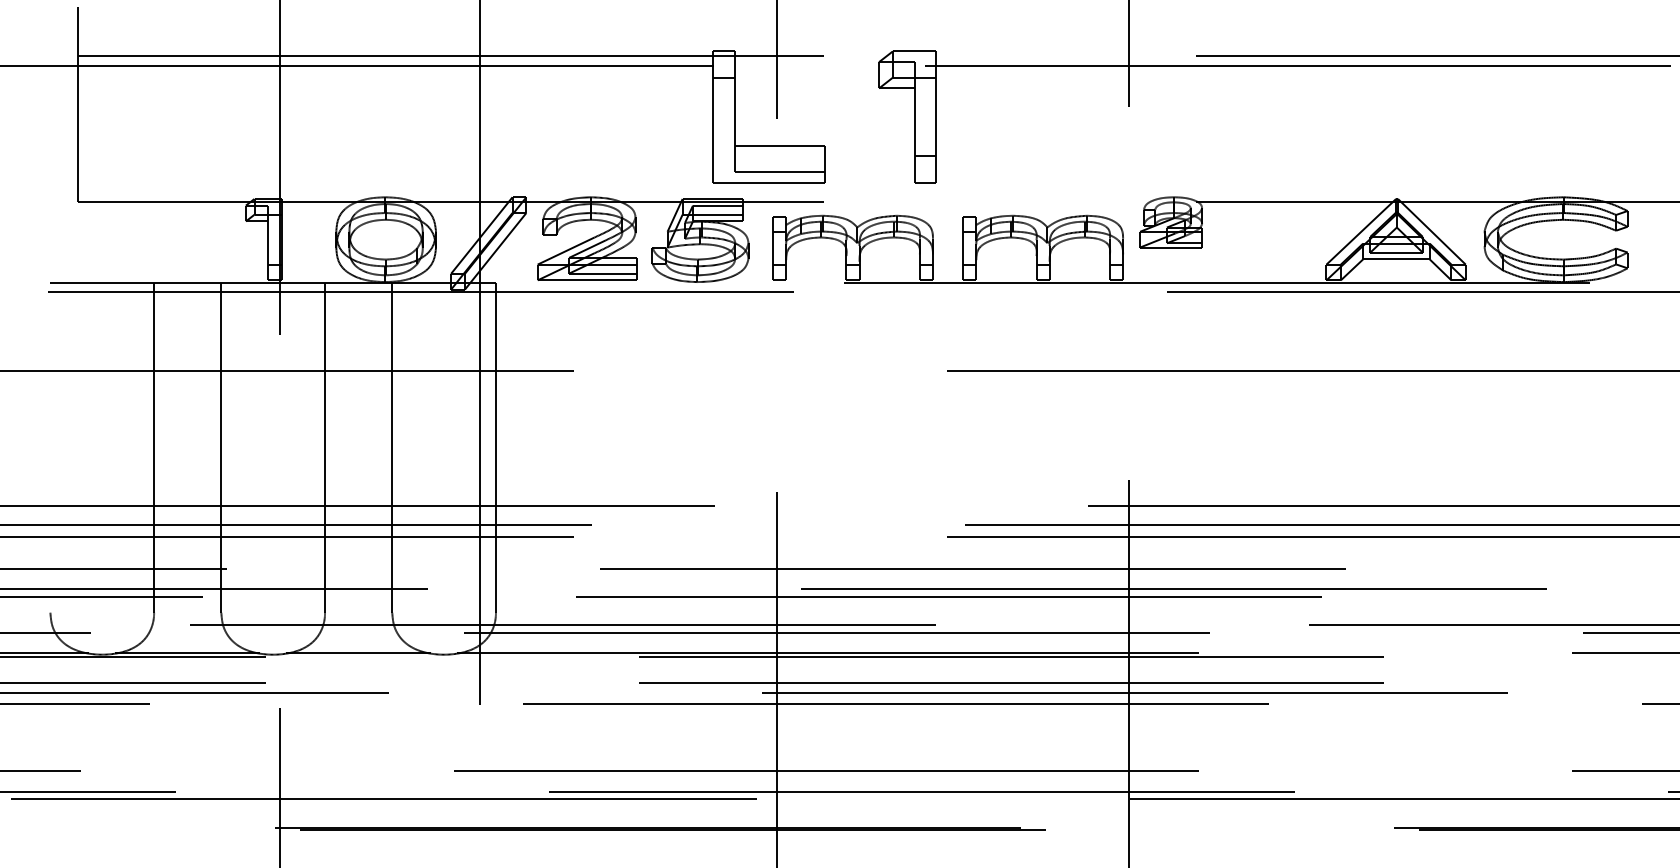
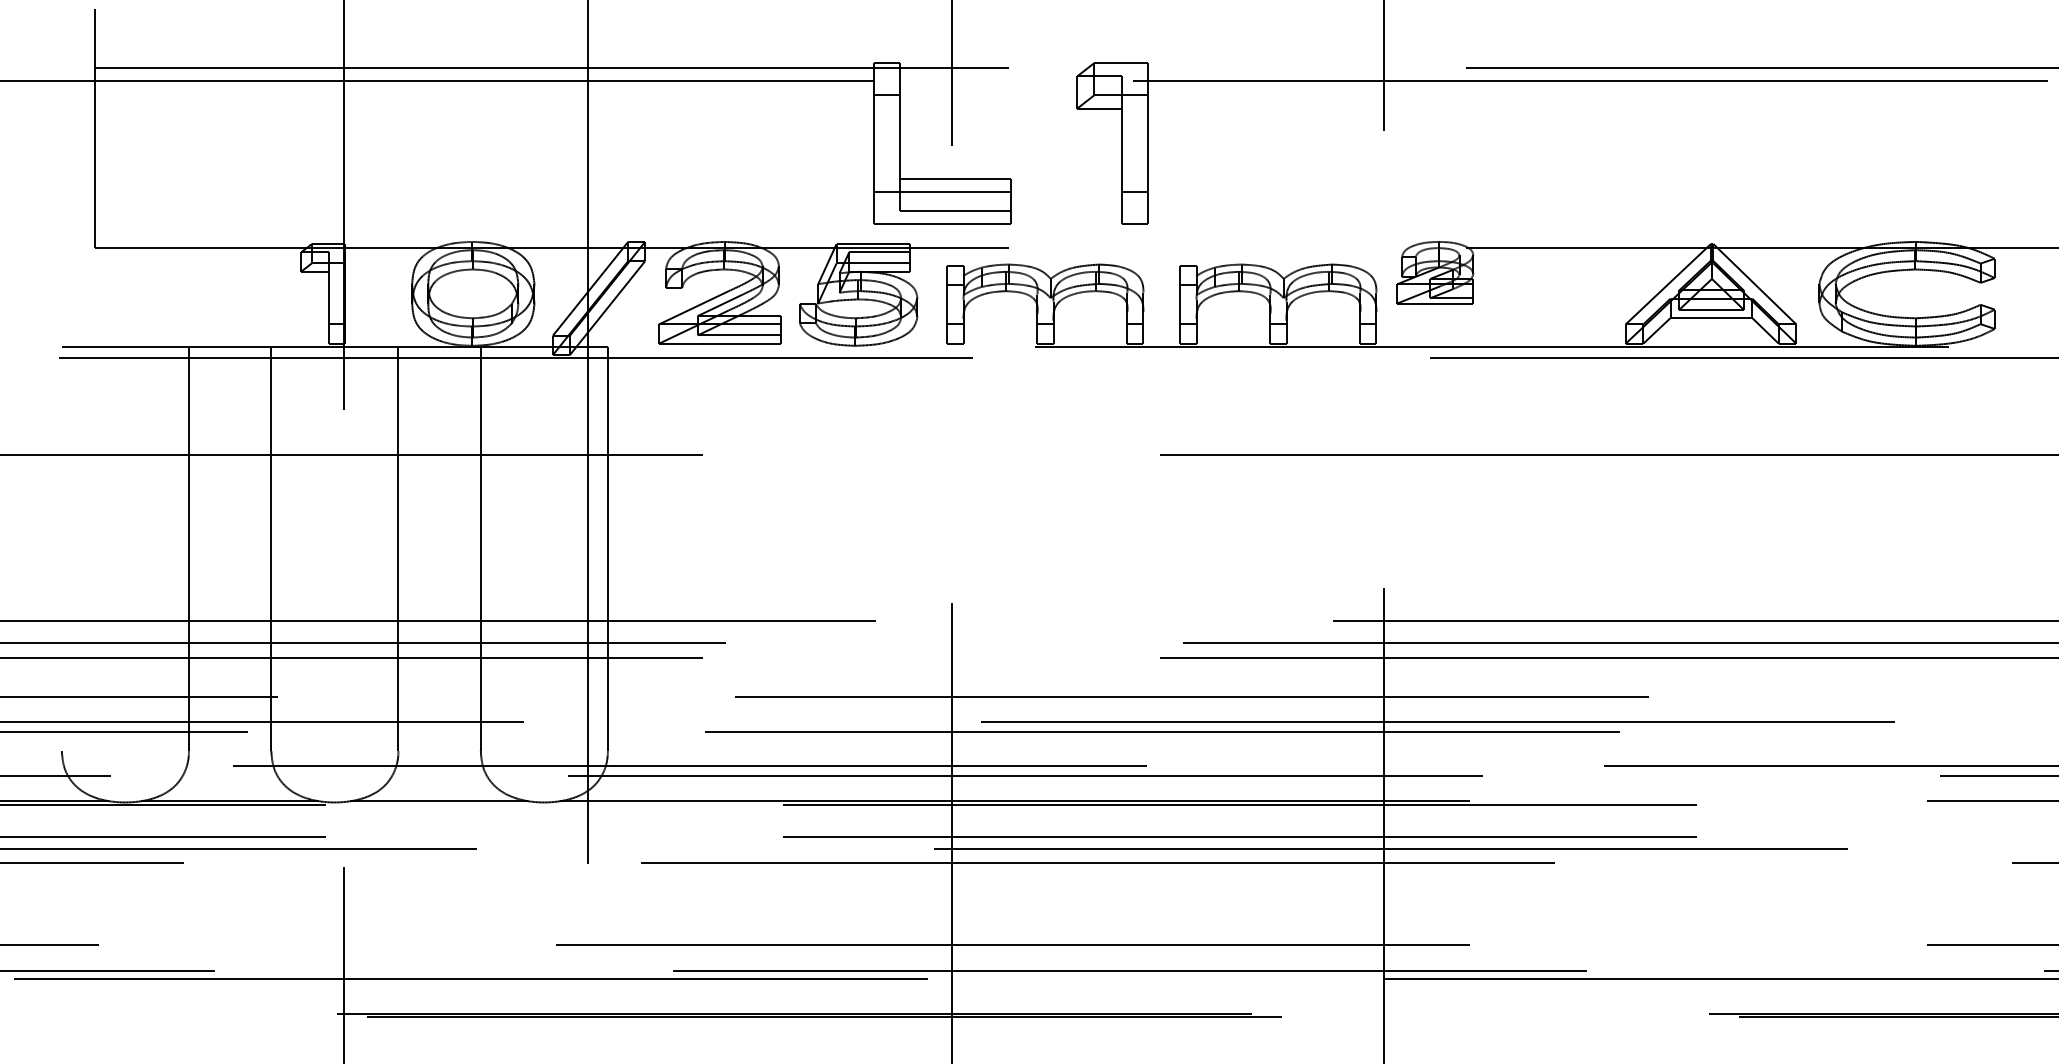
line: (768, 156) -> (941, 191), added

